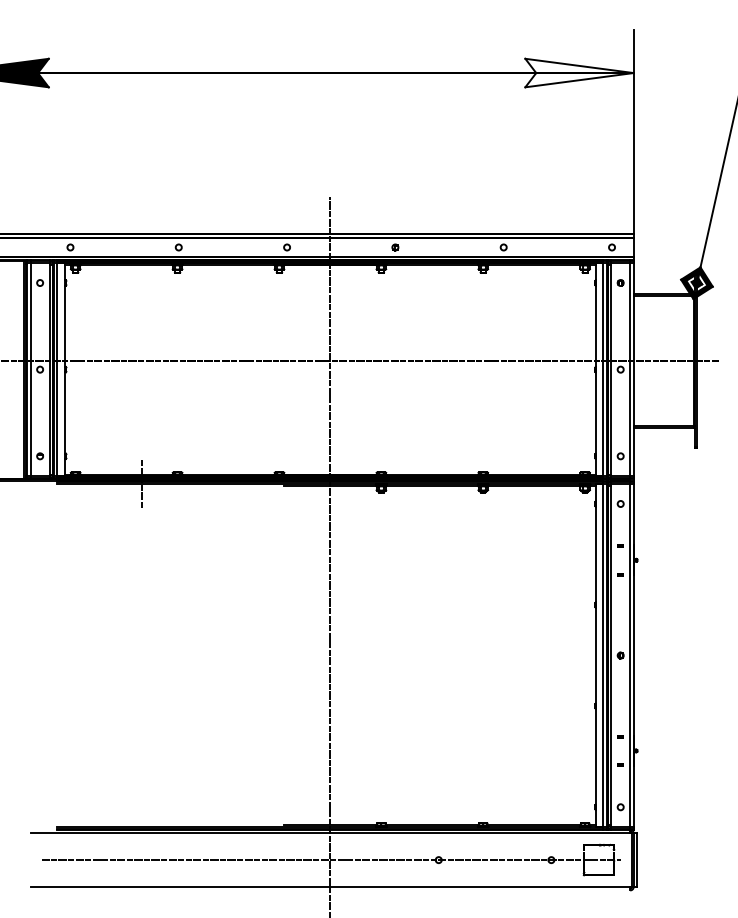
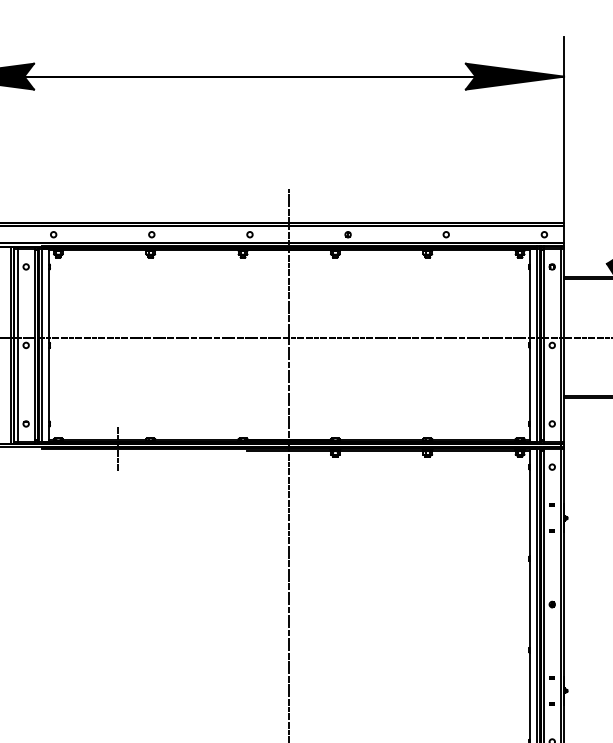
fill: (579, 72) -> (514, 76), added

